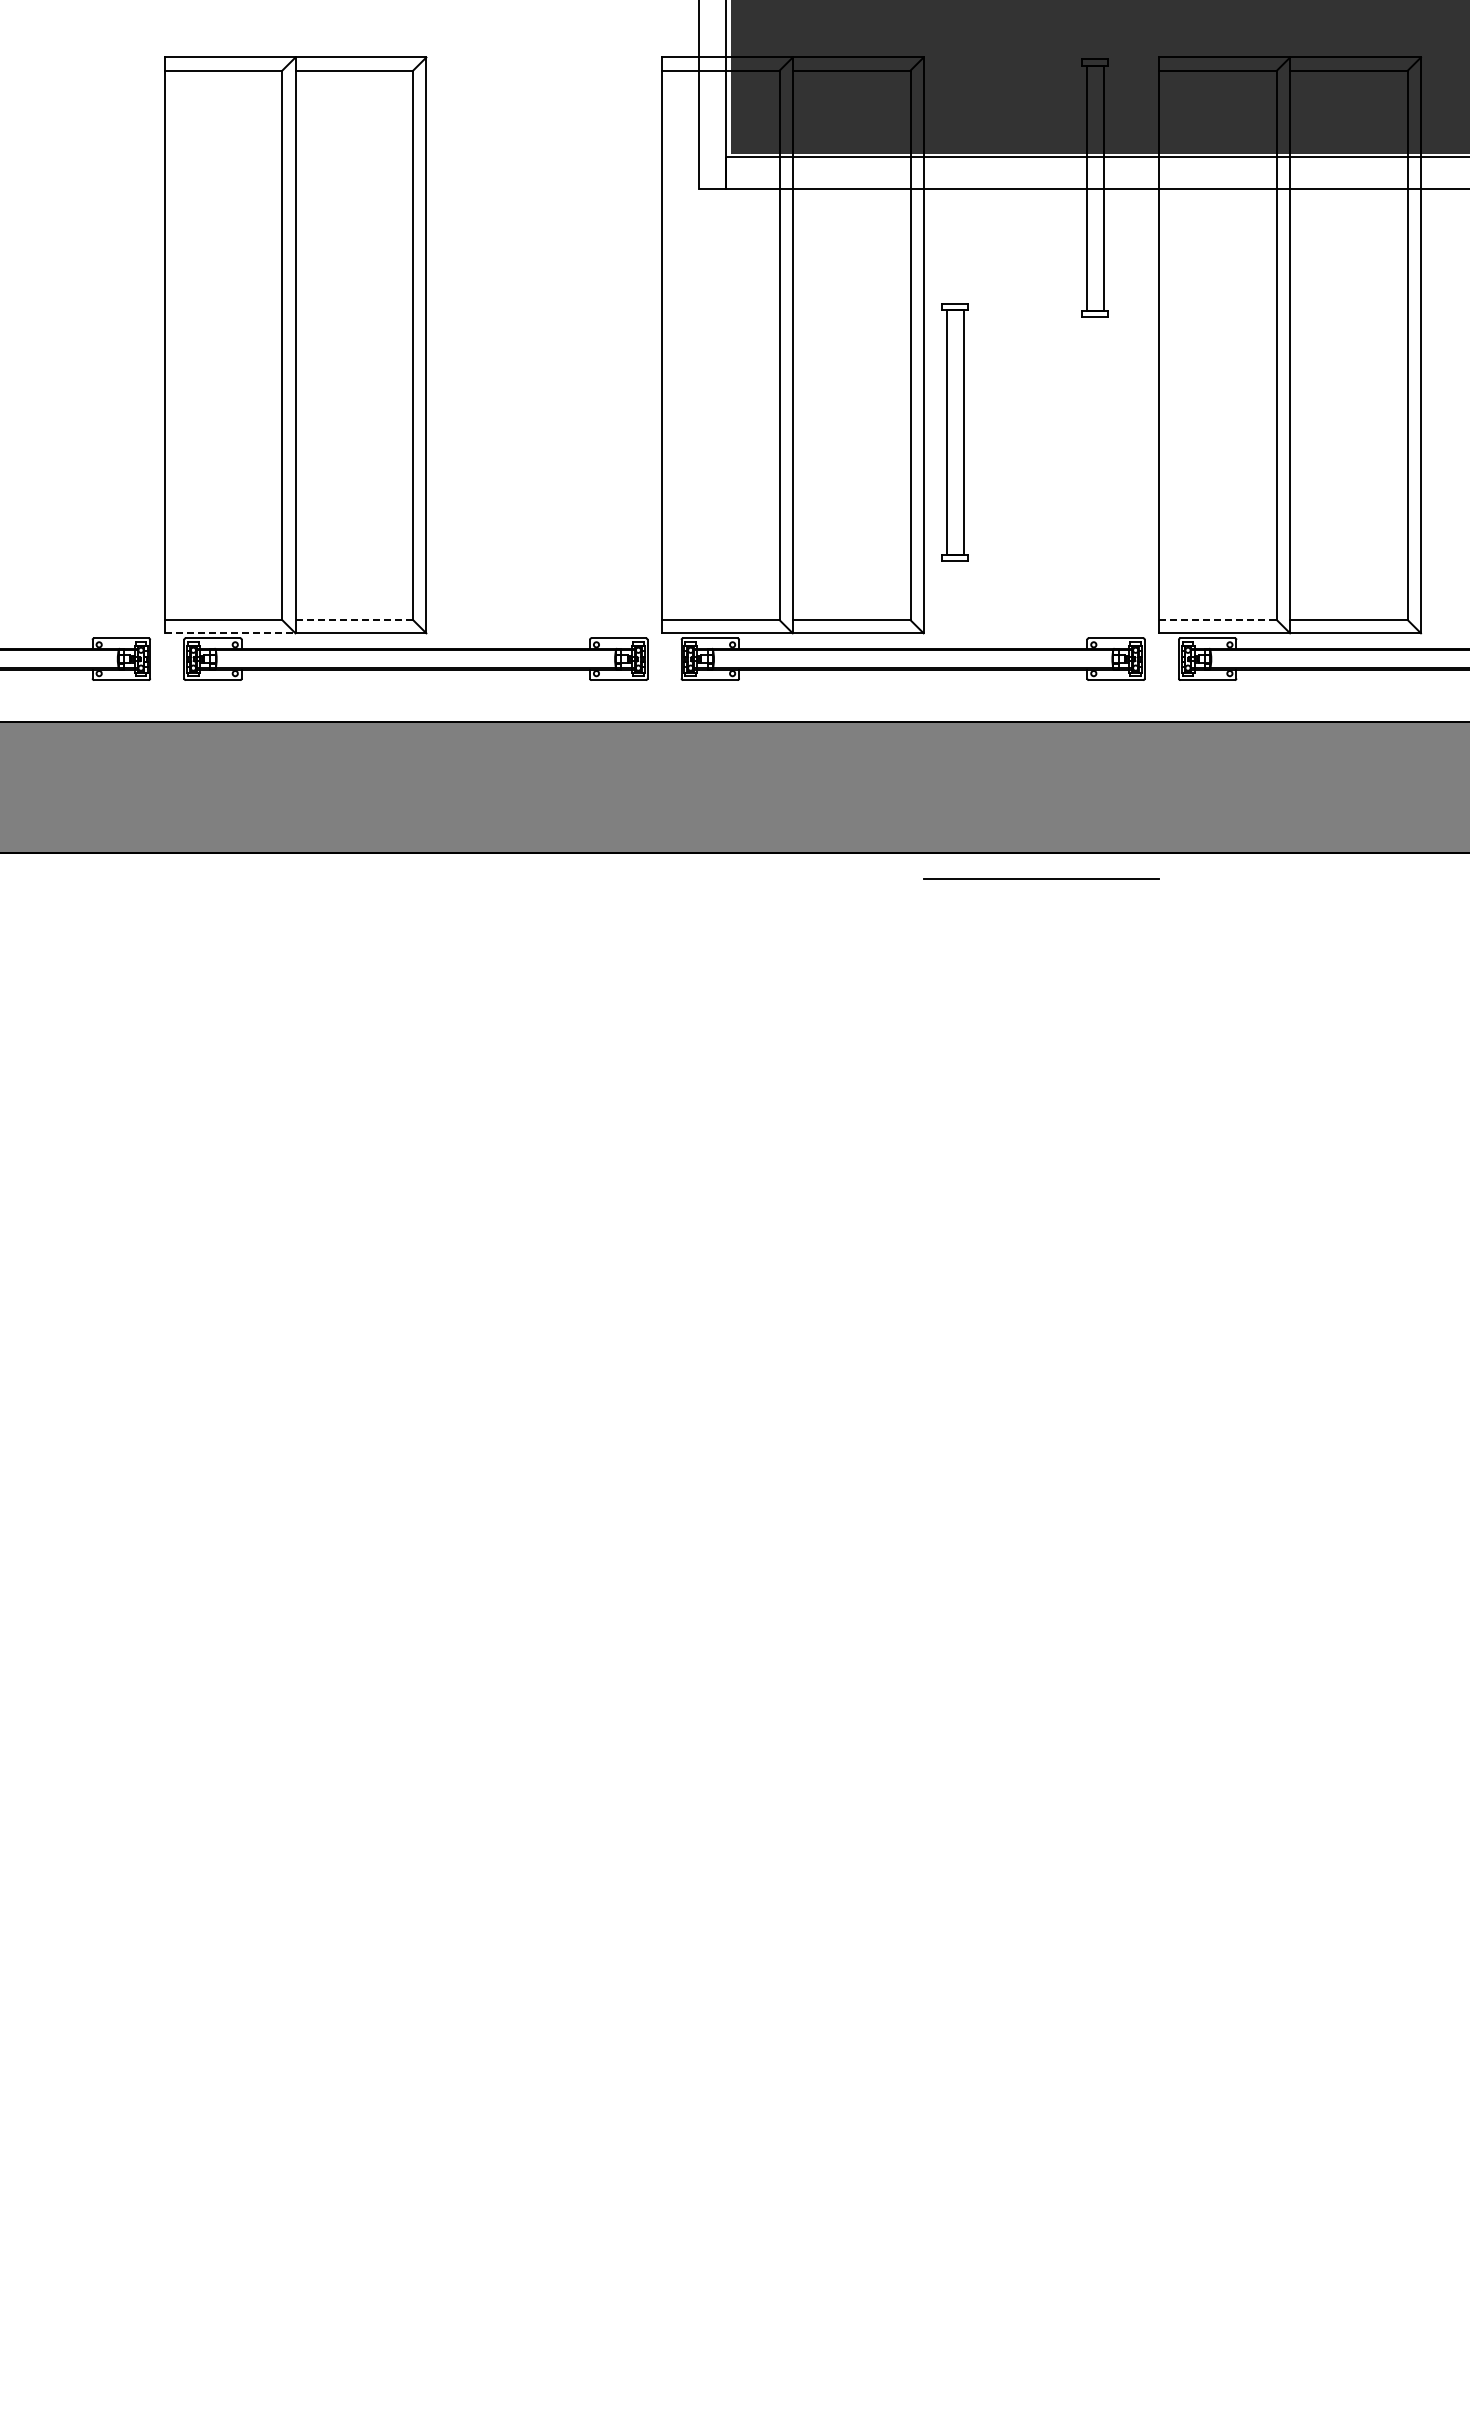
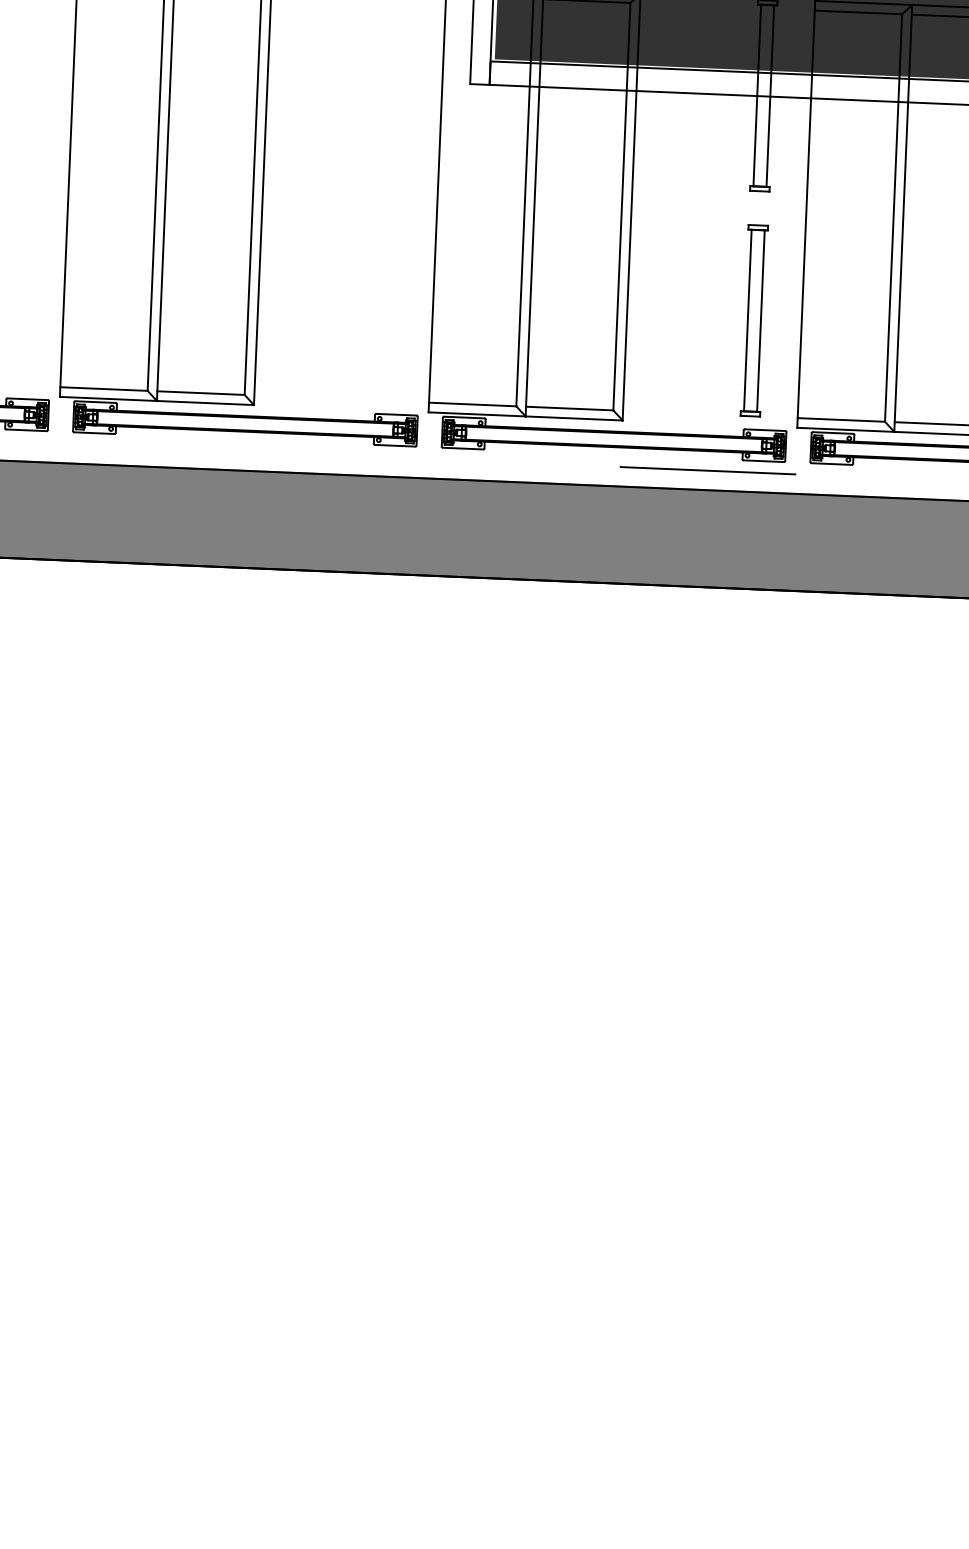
part: (954, 432) -> (753, 320), moved
line: (354, 620) -> (201, 393), dashed -> solid
line: (1218, 620) -> (841, 420), dashed -> solid
line: (230, 633) -> (108, 399), dashed -> solid
line: (1041, 878) -> (708, 470), moved

